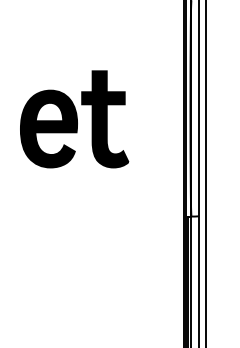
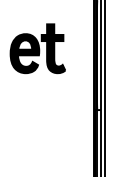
part: (73, 118) -> (37, 48), moved

